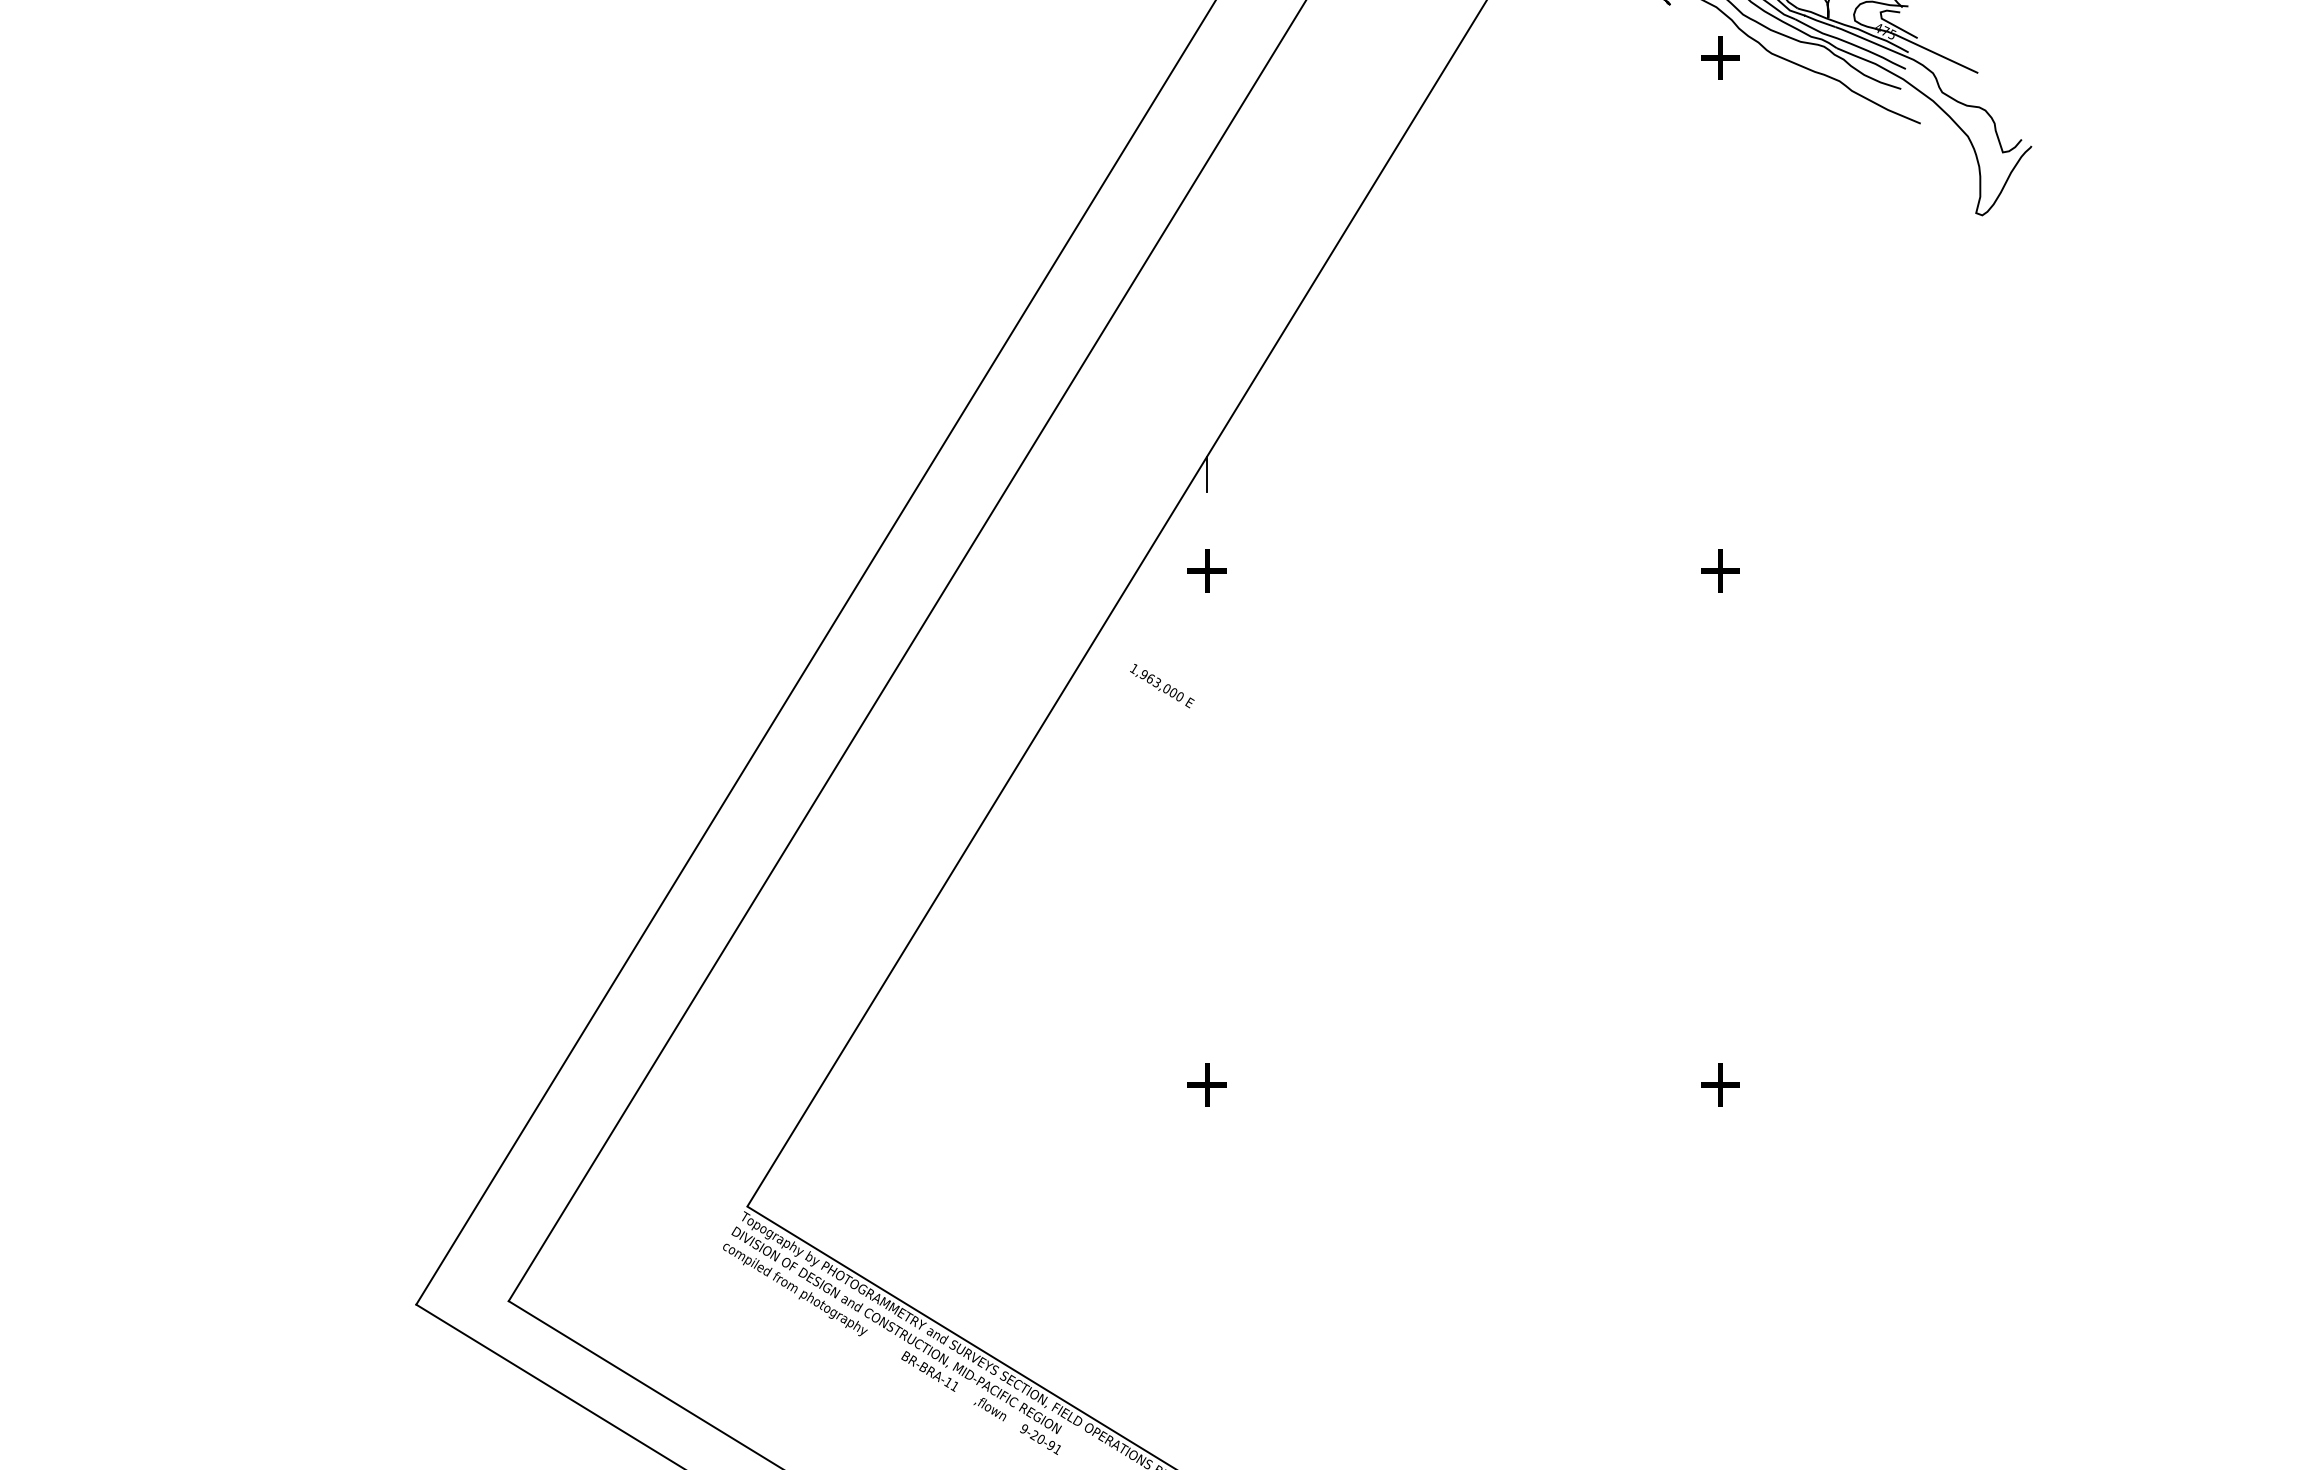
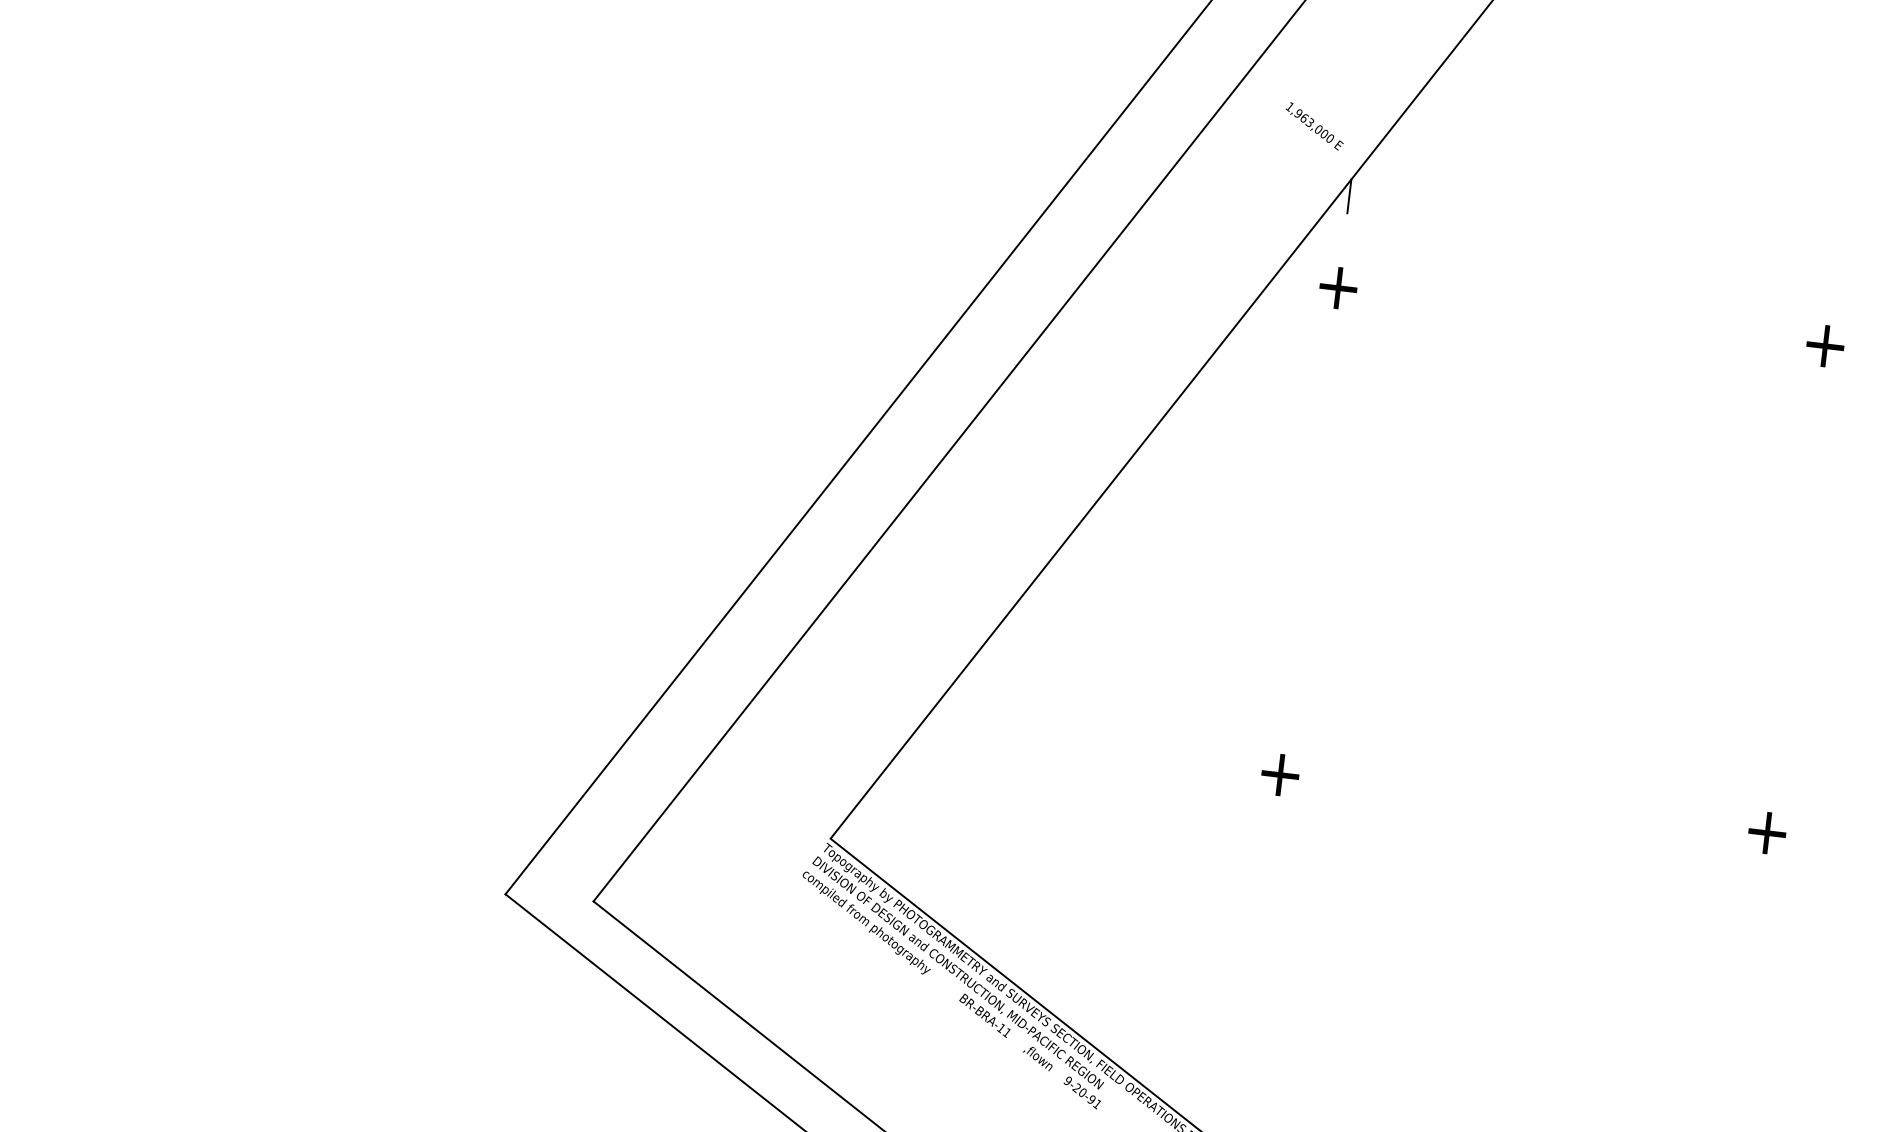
text: (1162, 686) -> (1314, 126), moved

